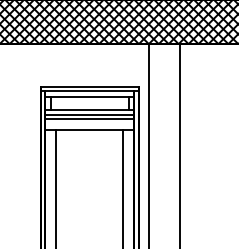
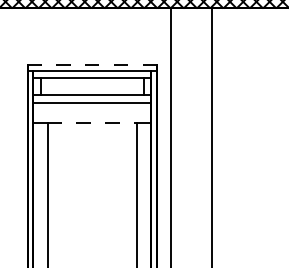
line: (89, 86) -> (91, 64), solid -> dashed
line: (89, 119) -> (91, 108), removed
line: (89, 130) -> (91, 123), solid -> dashed

